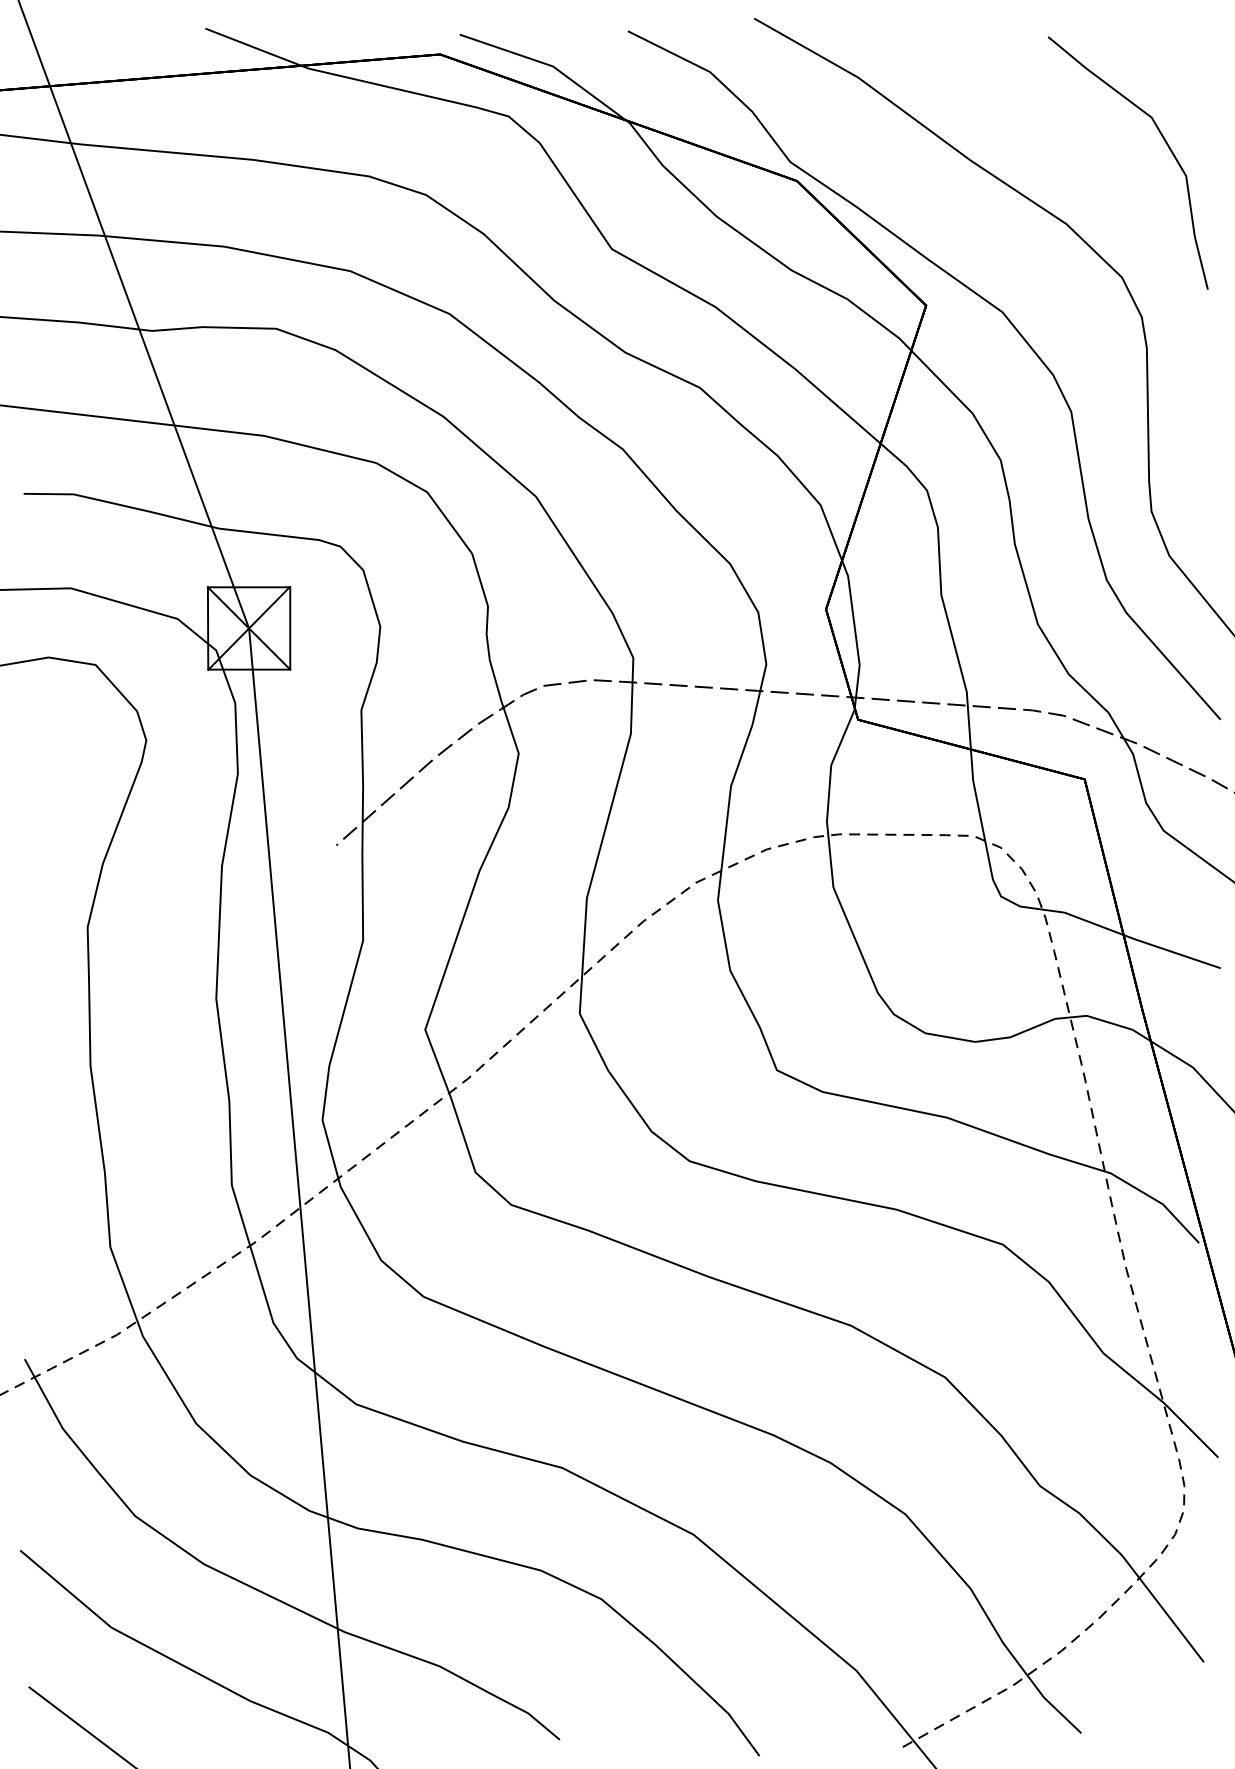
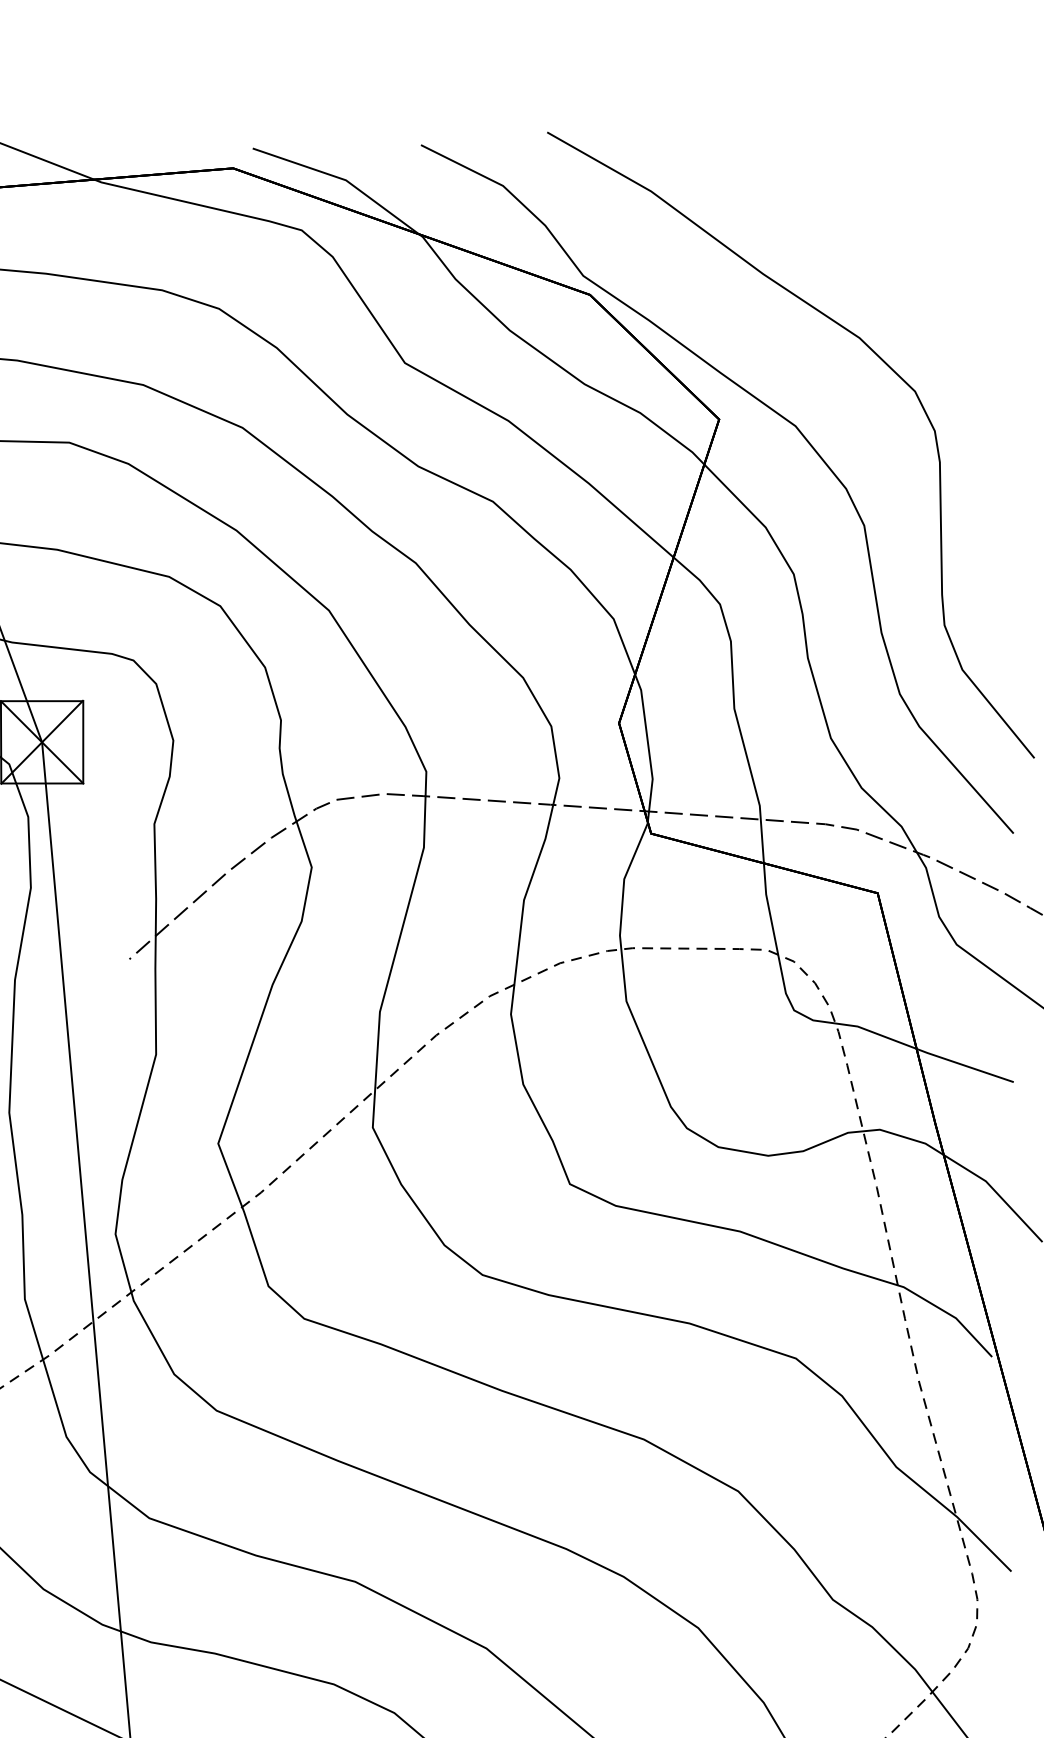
curve: (1165, 143) -> (958, 257), removed

